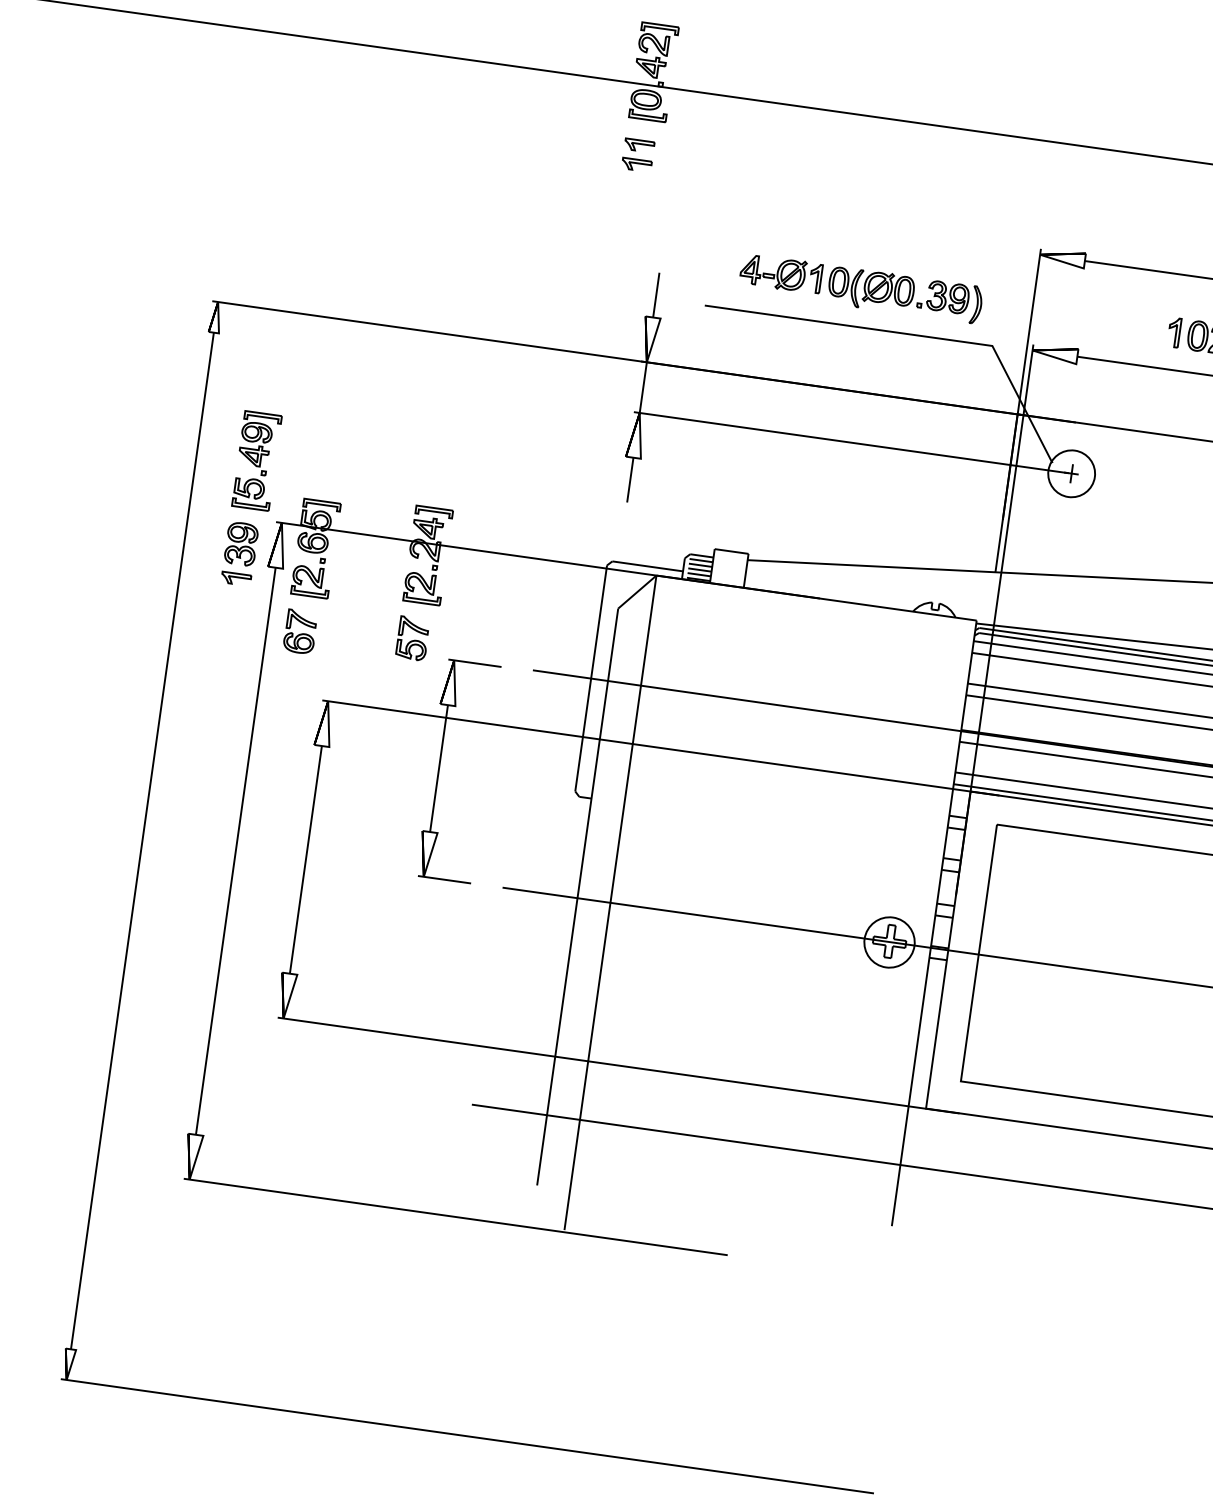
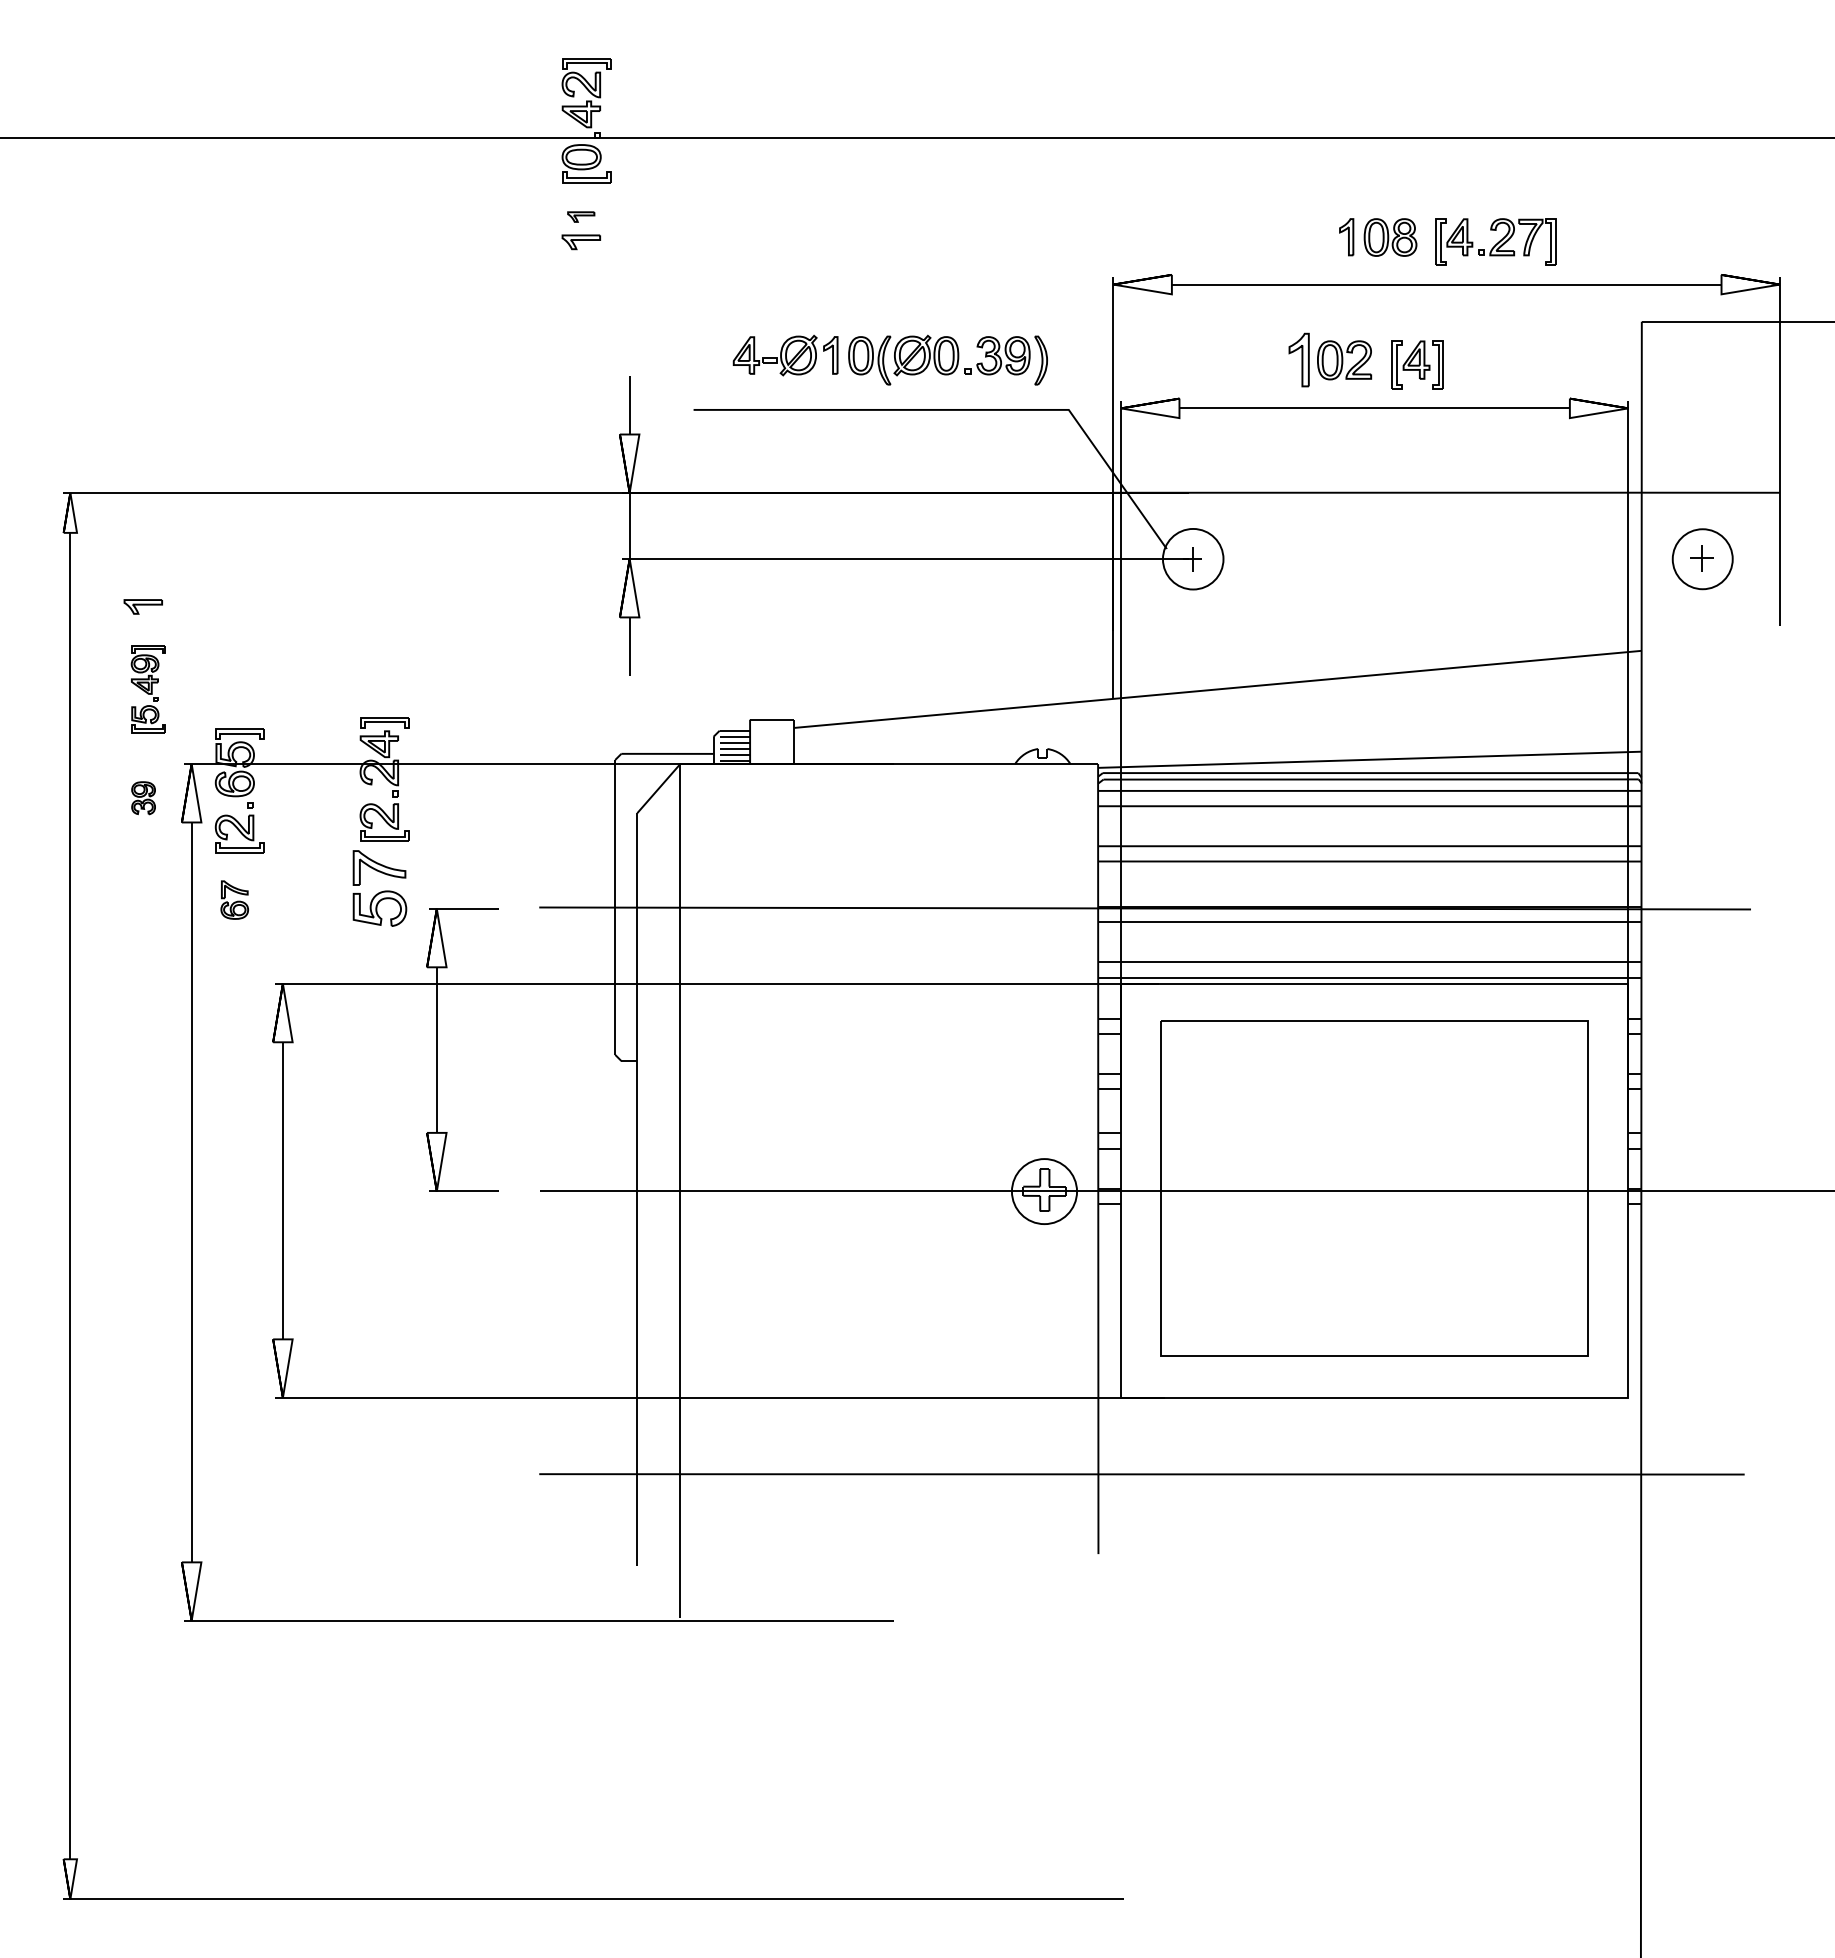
part: (638, 145) -> (580, 216), size x0.7
part: (1174, 332) -> (1299, 359), size x1.4
part: (256, 460) -> (148, 688), size x0.7
part: (241, 543) -> (143, 797), size x0.6
part: (235, 578) -> (142, 606), moved
part: (300, 631) -> (234, 899), size x0.7
part: (412, 638) -> (379, 888), size x1.4

